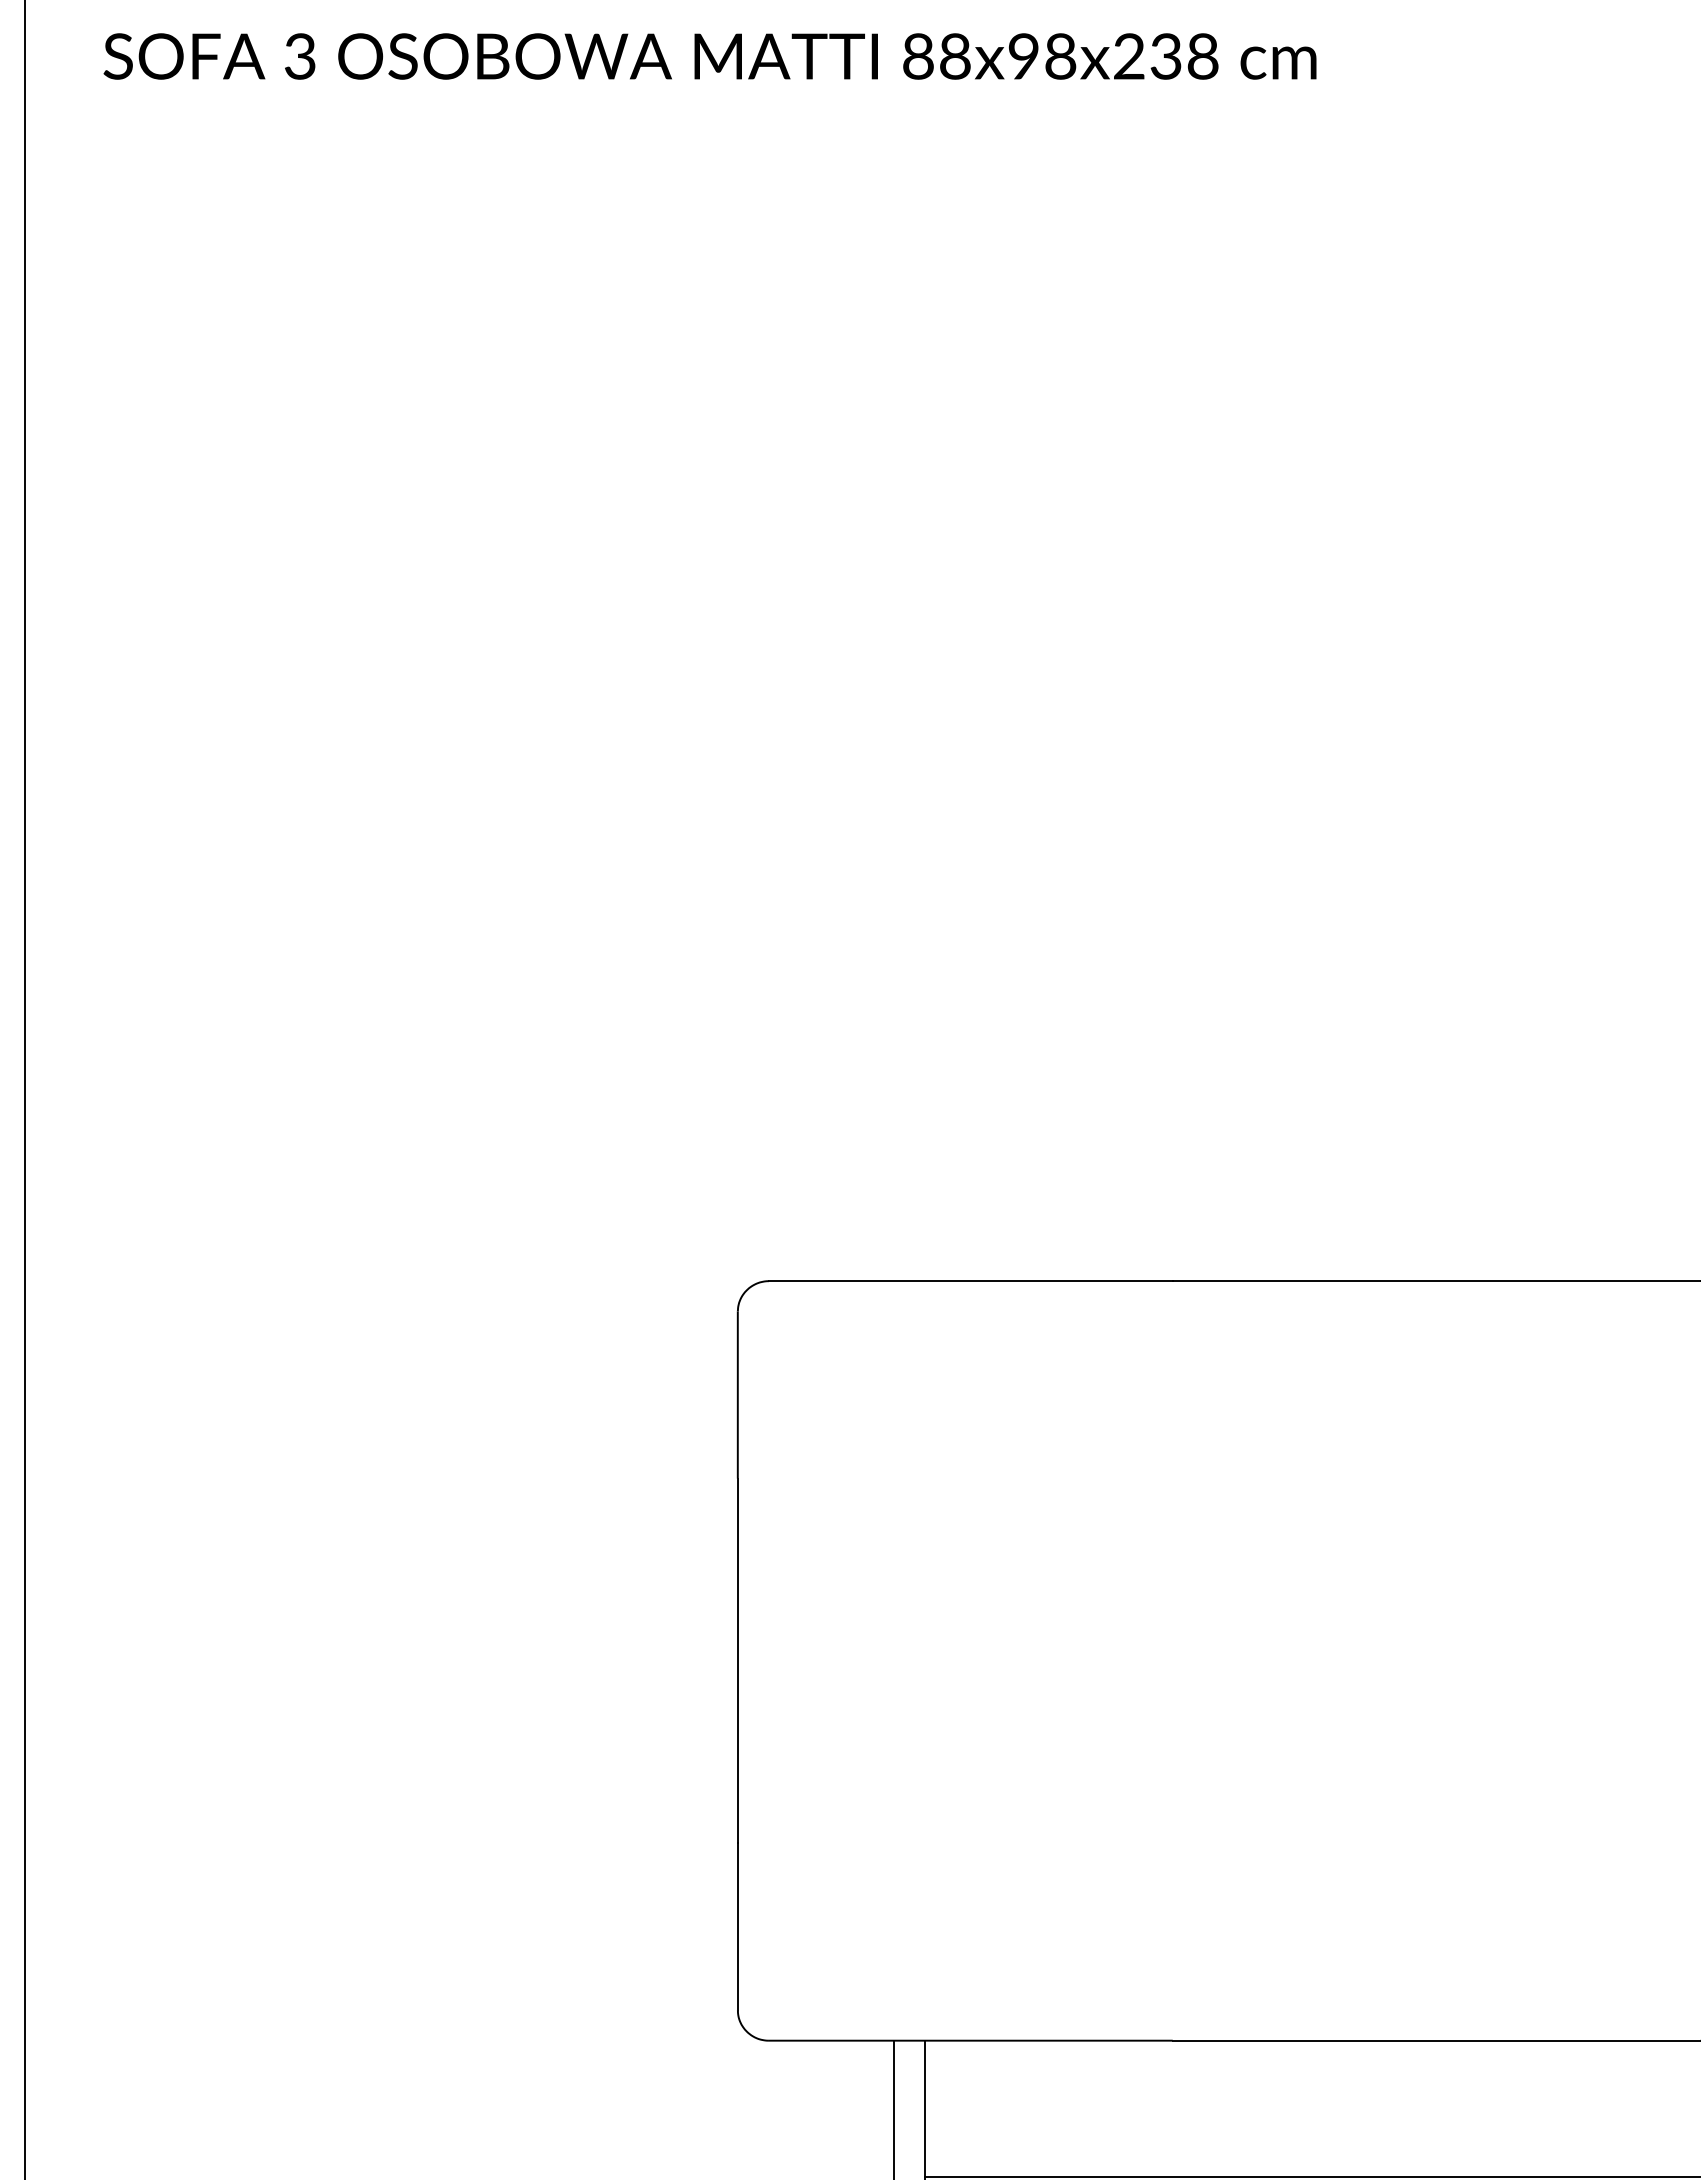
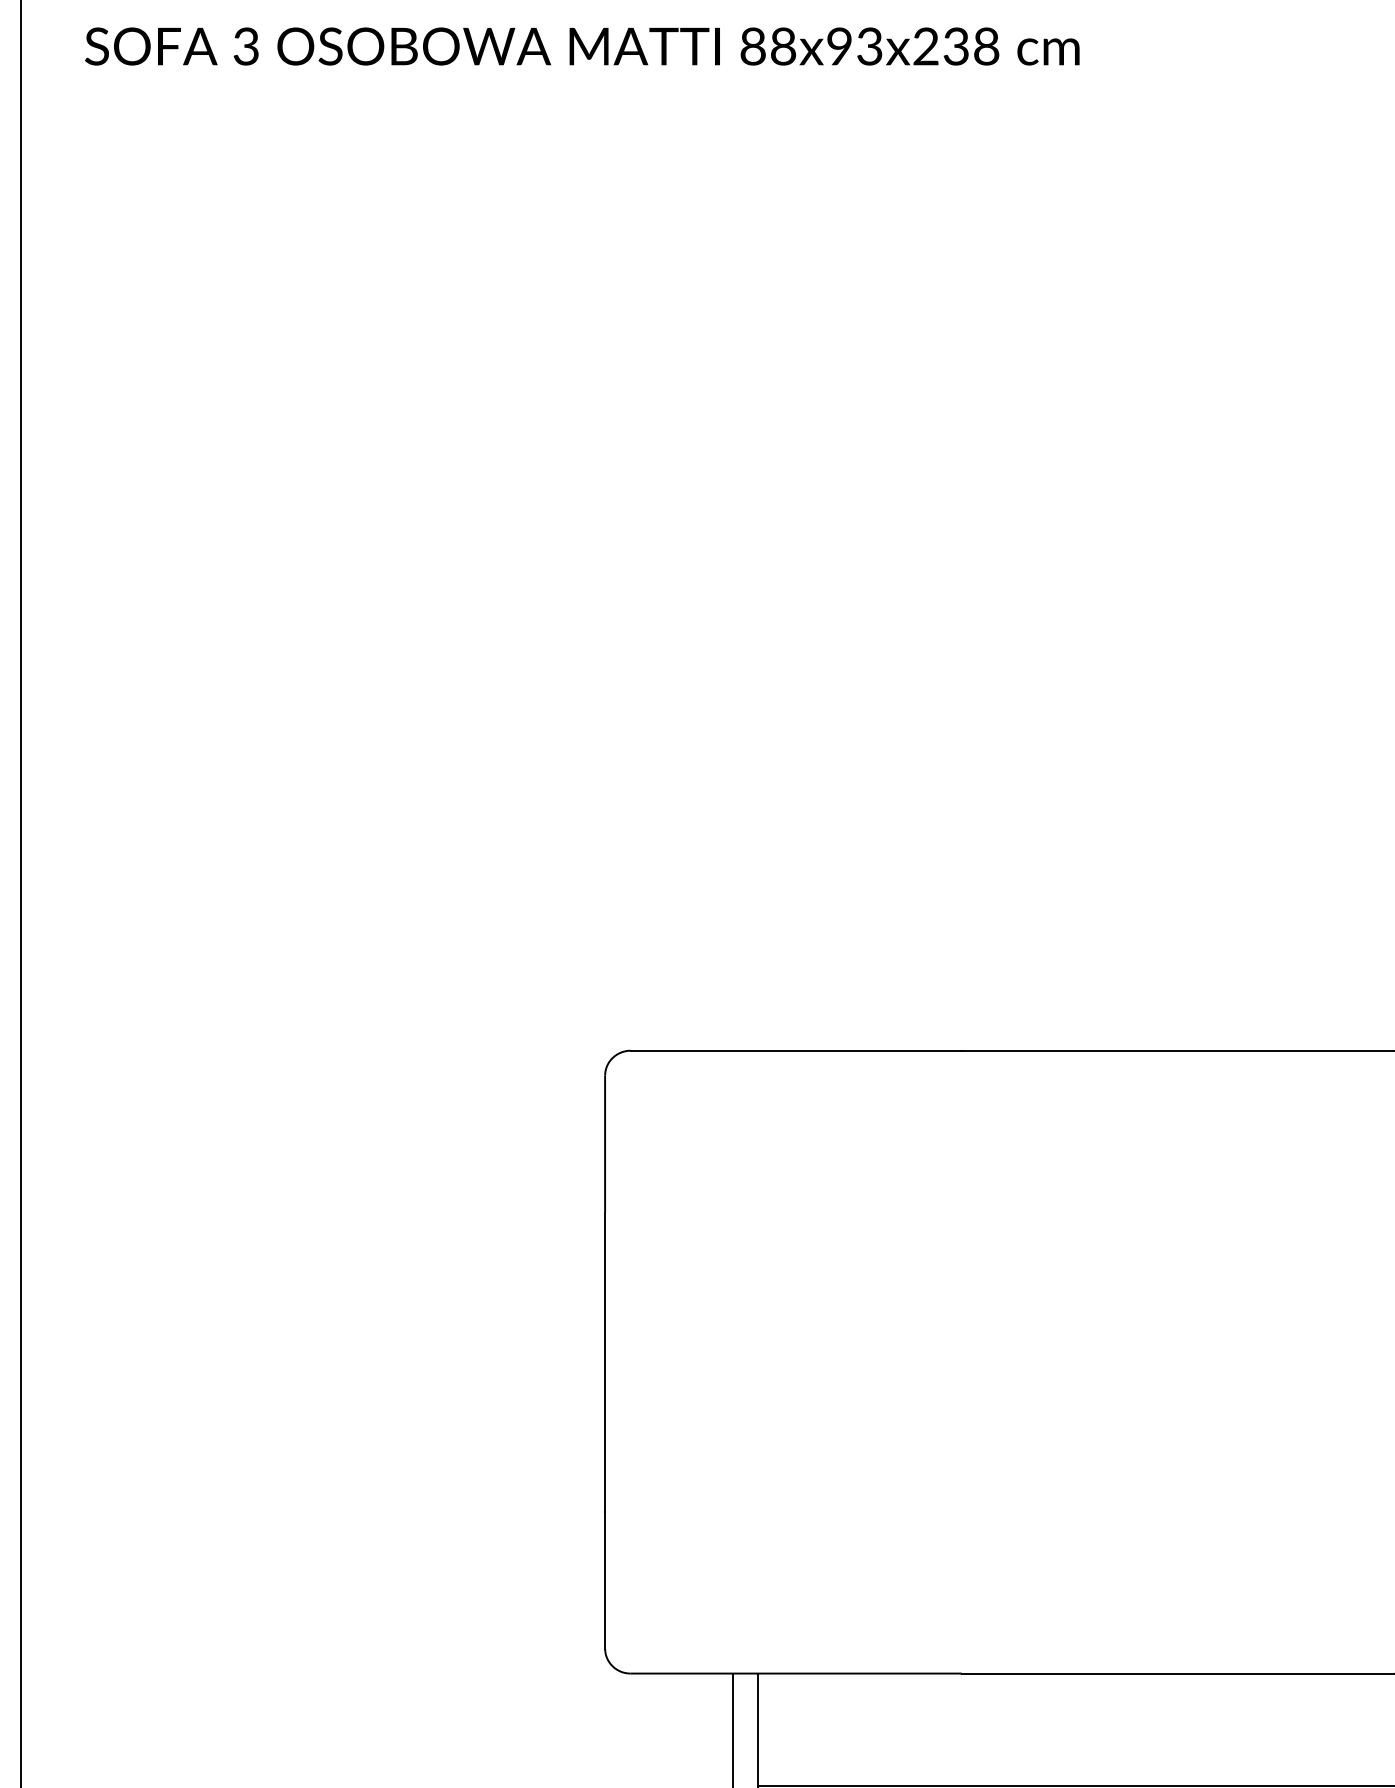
text: (1060, 56) -> (869, 46), 88x98x238 -> 88x93x238

